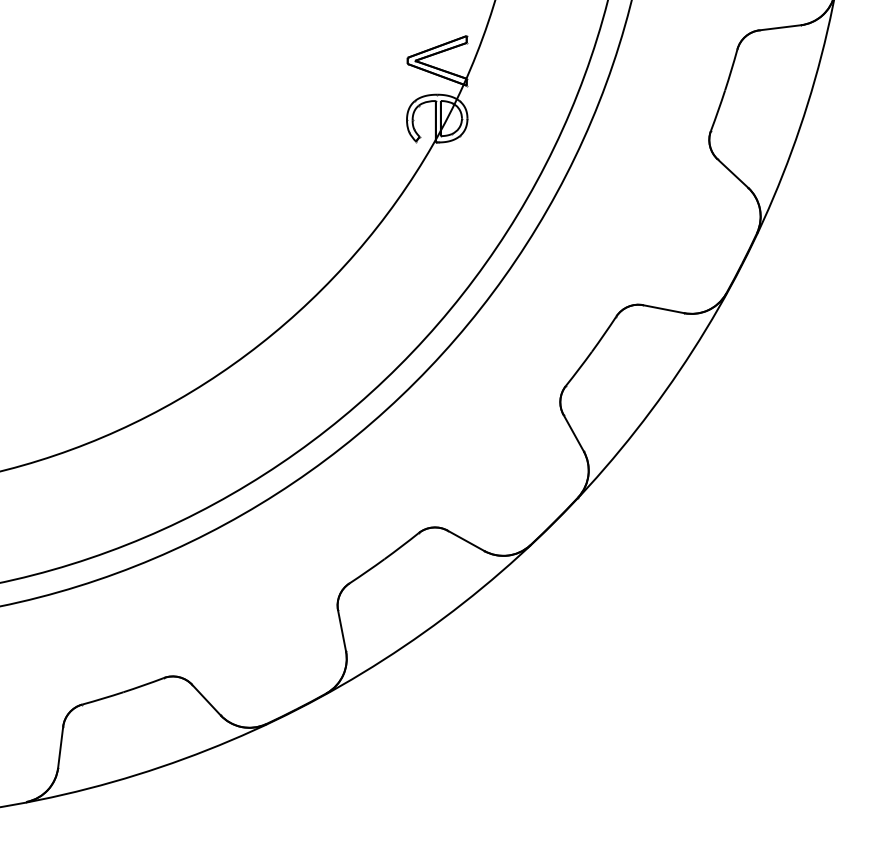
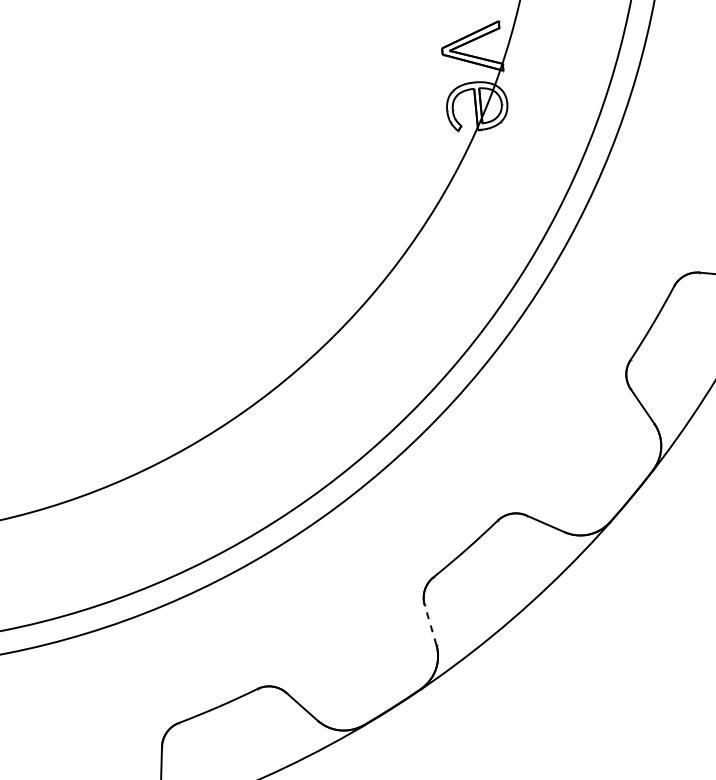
line: (342, 630) -> (431, 624), solid -> dashed

